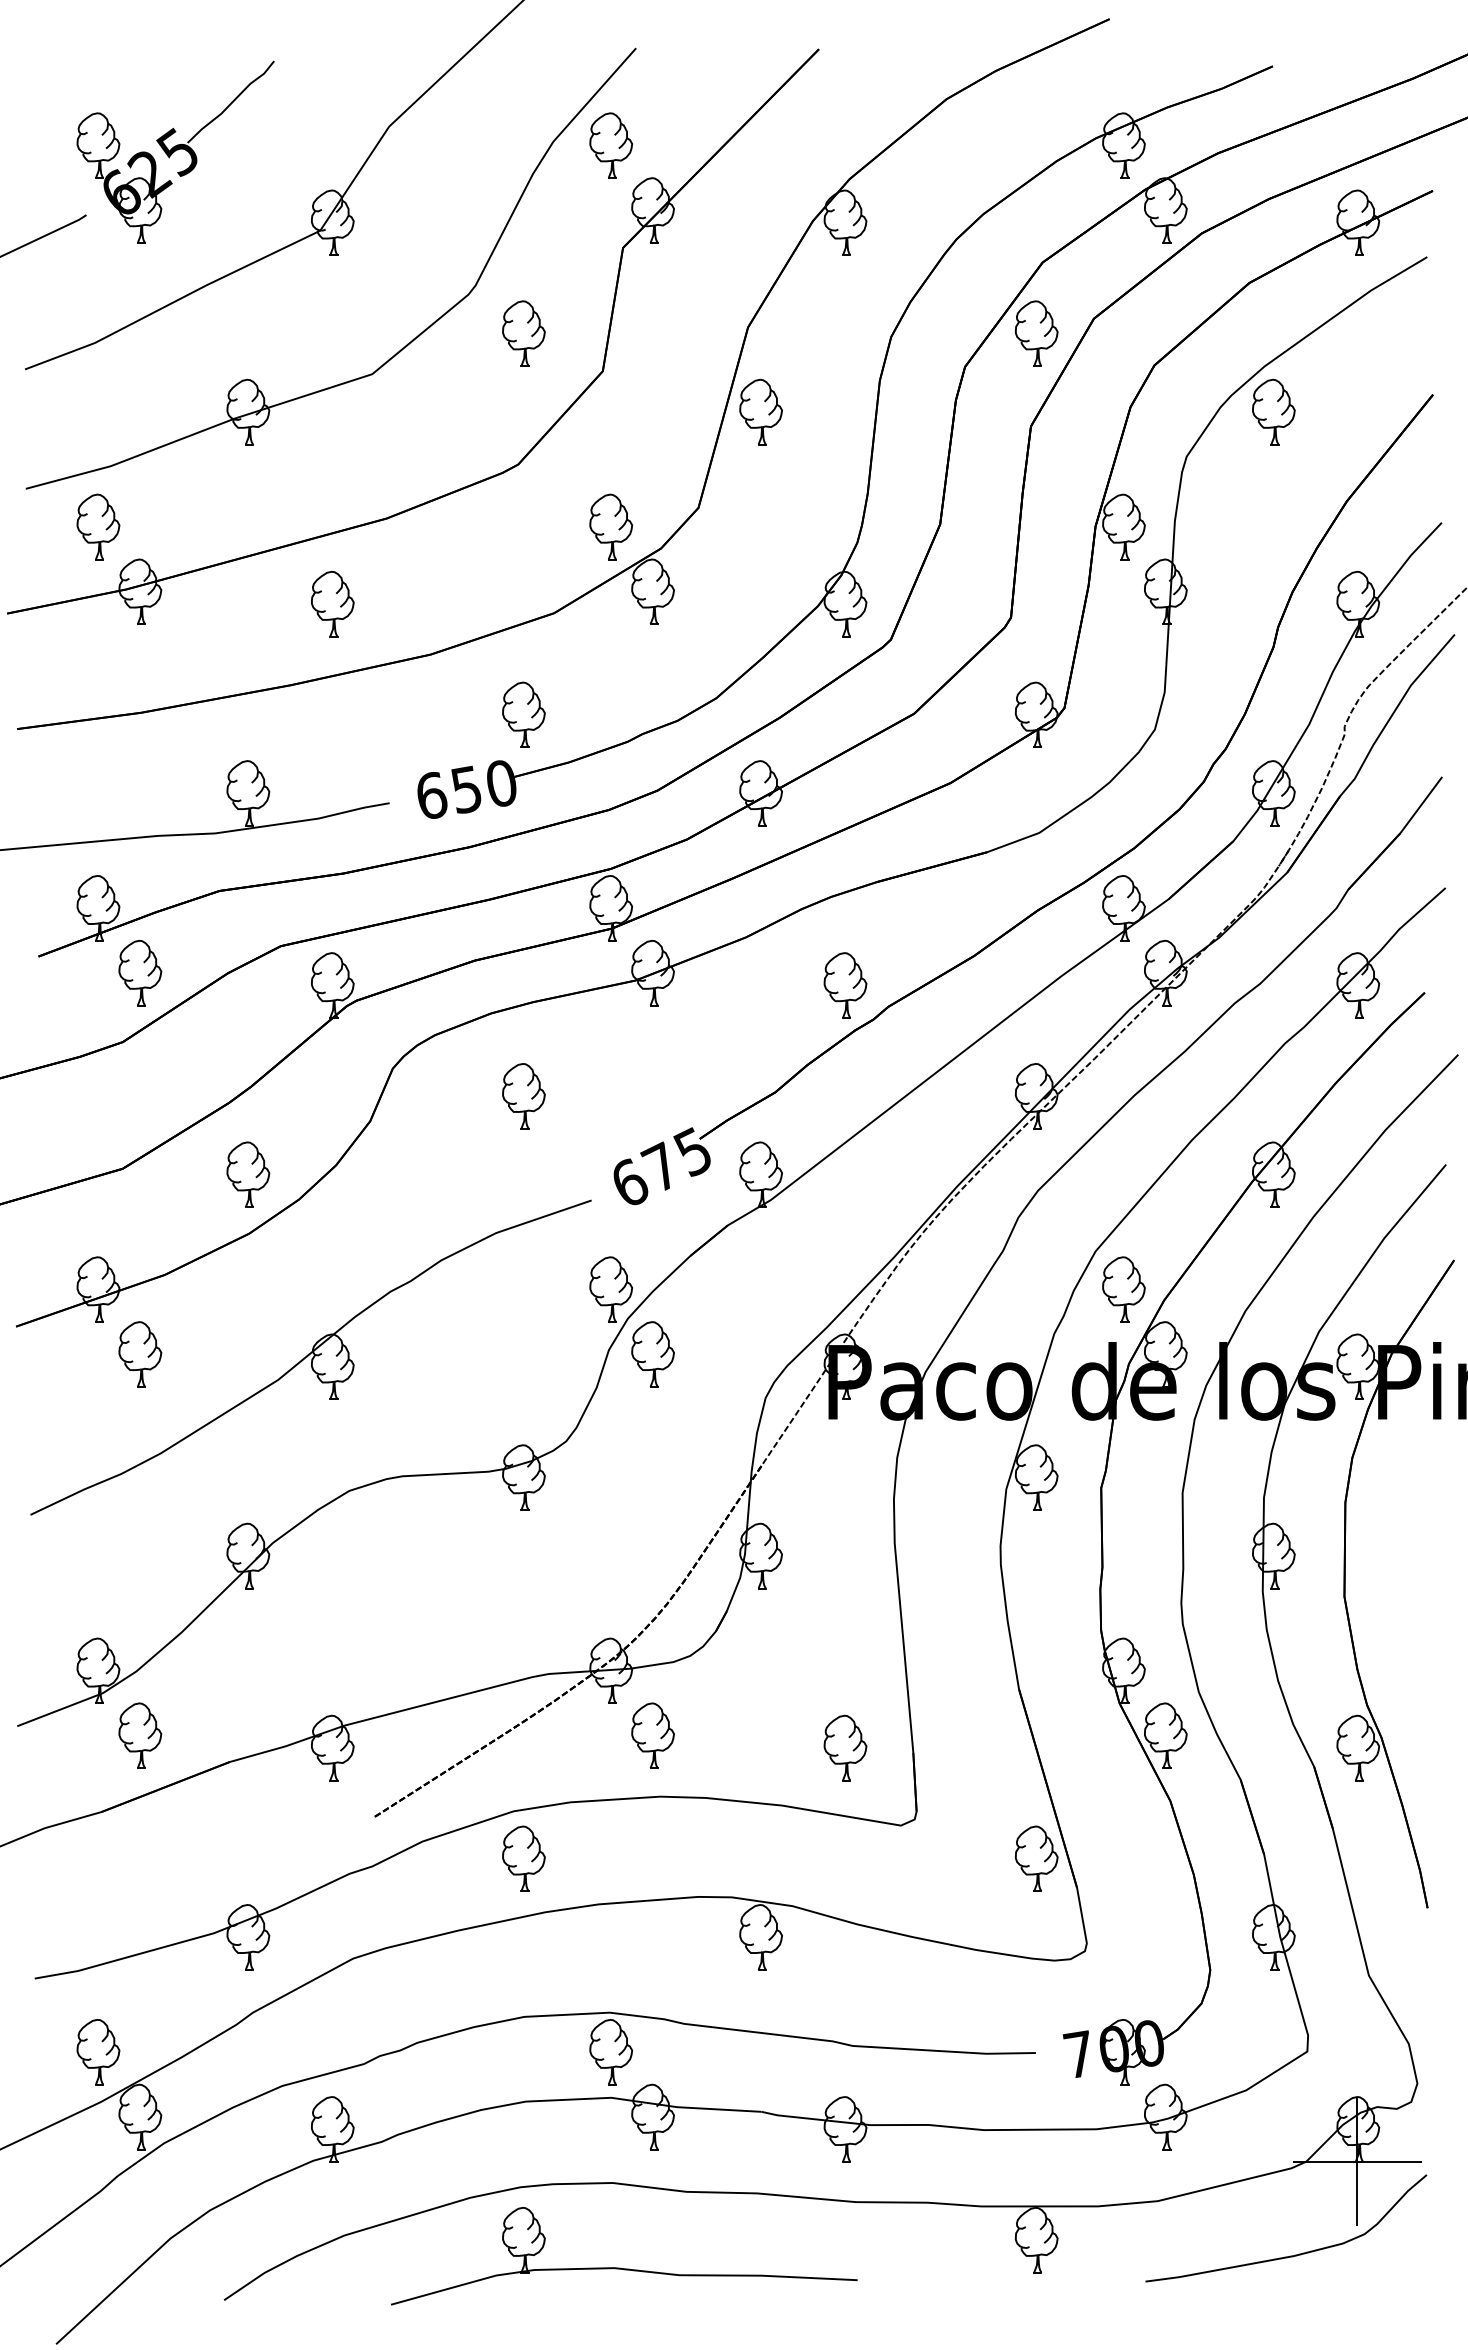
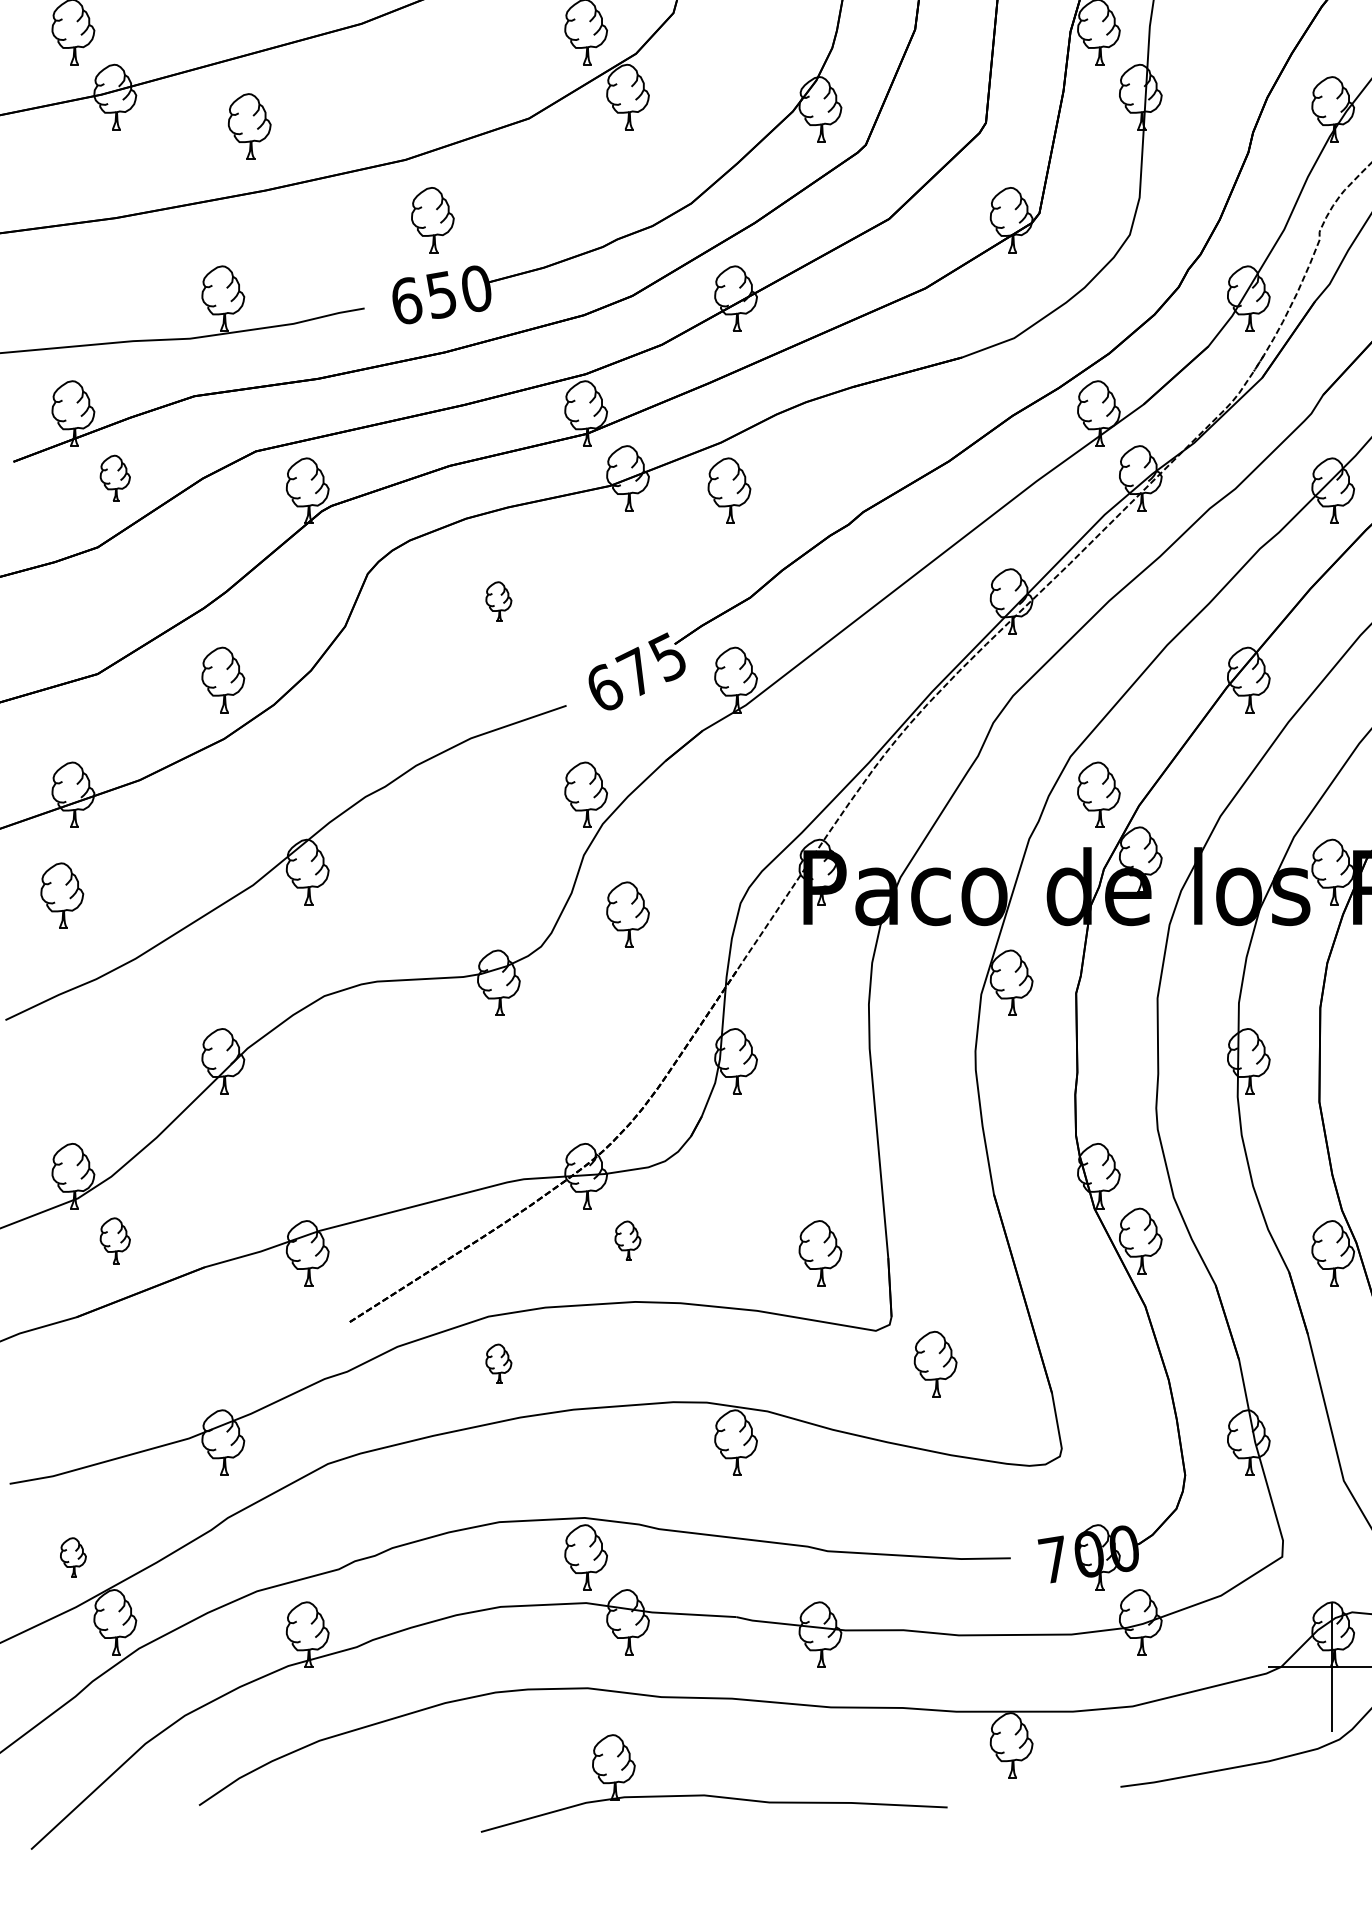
part: (332, 603) -> (249, 125), moved
part: (523, 714) -> (432, 219), moved
part: (140, 972) -> (115, 477), size x0.7
part: (845, 985) -> (729, 490), moved
part: (523, 1096) -> (498, 601), size x0.6
part: (140, 1354) -> (62, 895), moved
part: (652, 1354) -> (627, 914), moved
part: (140, 1735) -> (115, 1240), size x0.7
part: (652, 1735) -> (627, 1240), size x0.6
part: (523, 1858) -> (498, 1363), size x0.6
part: (1036, 1858) -> (935, 1363), moved
part: (98, 2052) -> (73, 1557), size x0.6
part: (620, 2267) -> (710, 1794), moved

